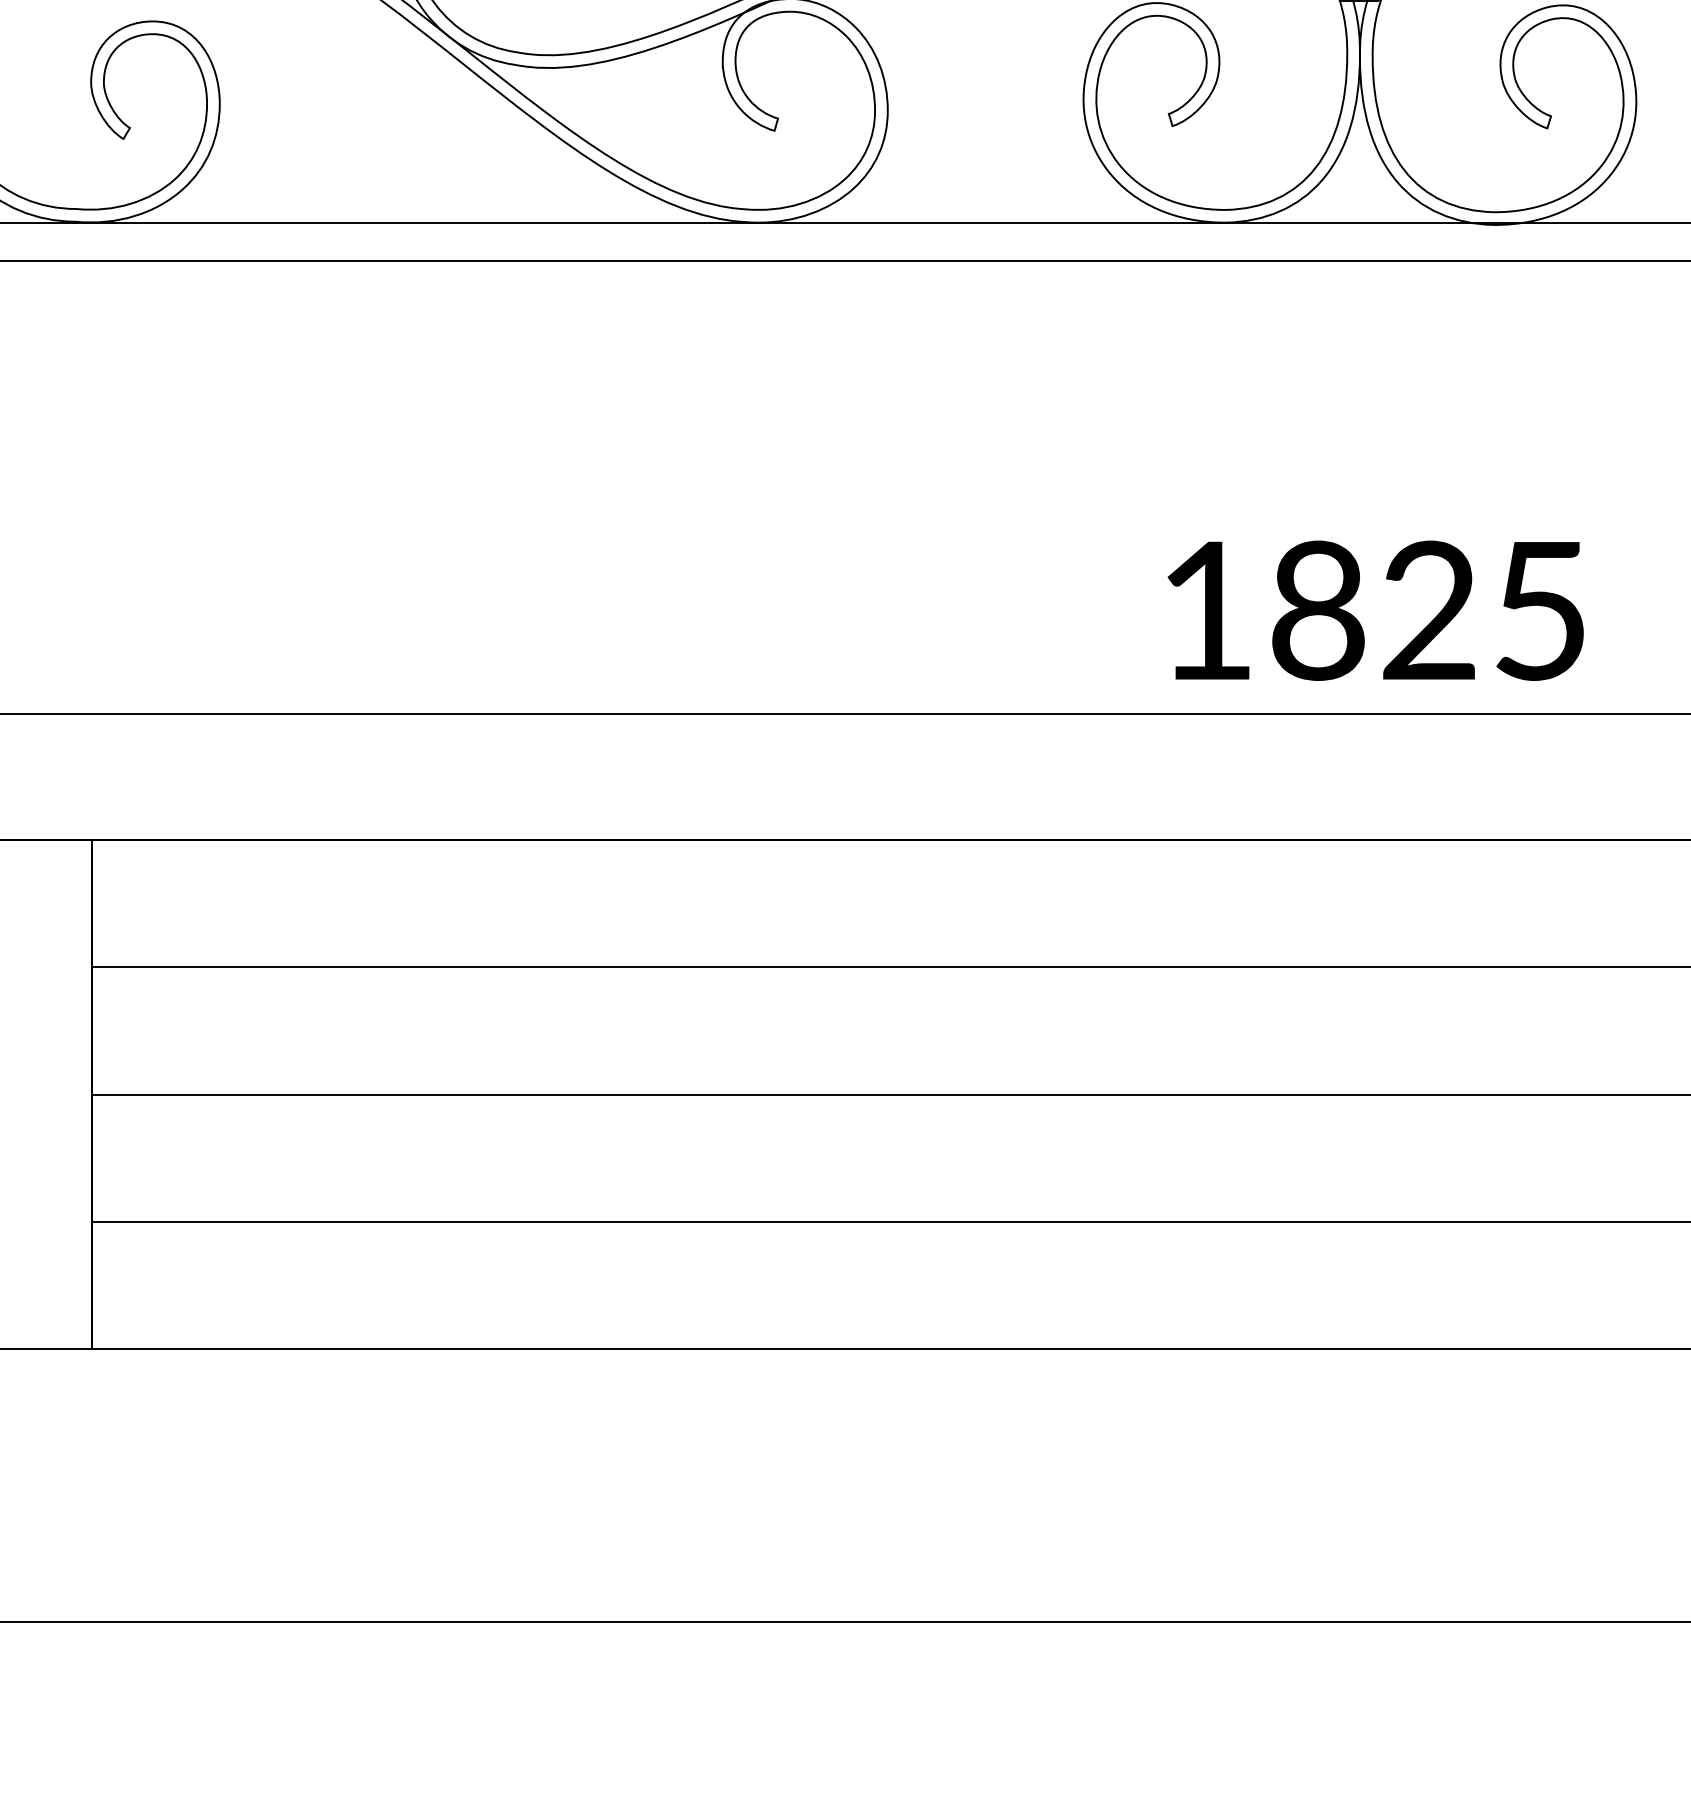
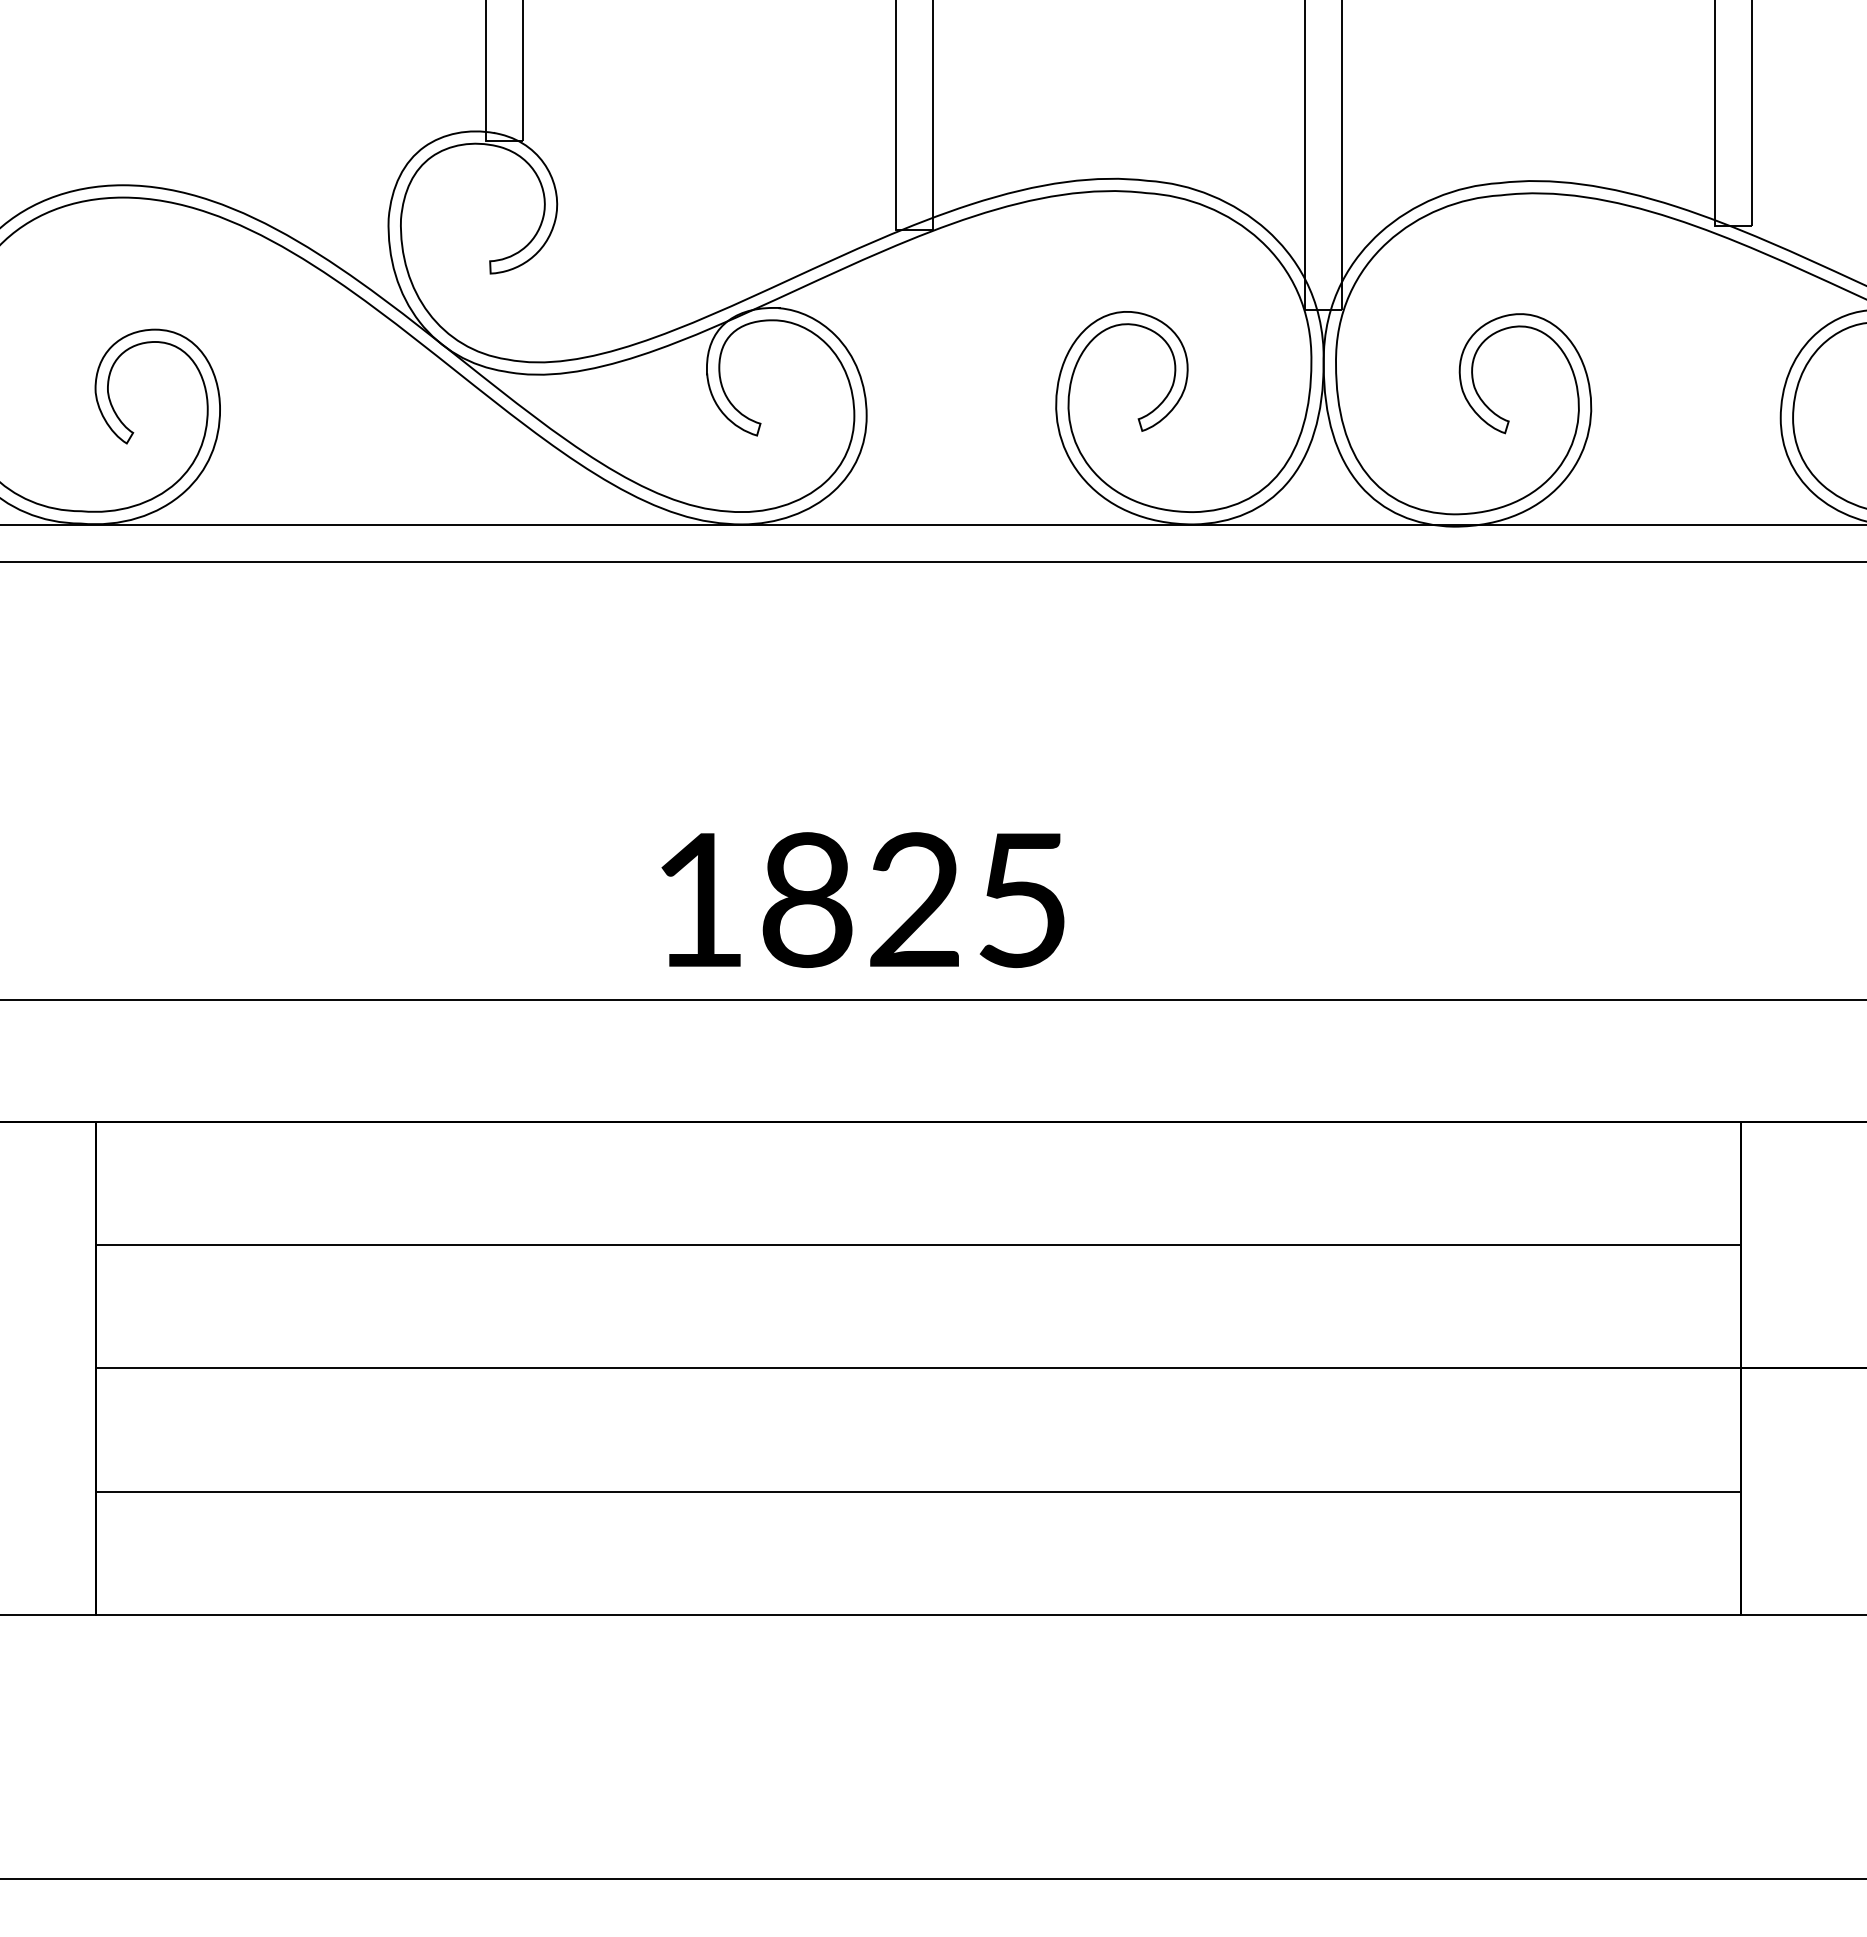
text: (1375, 611) -> (862, 900), moved

